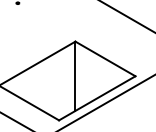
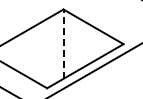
line: (75, 76) -> (63, 44), solid -> dashed

